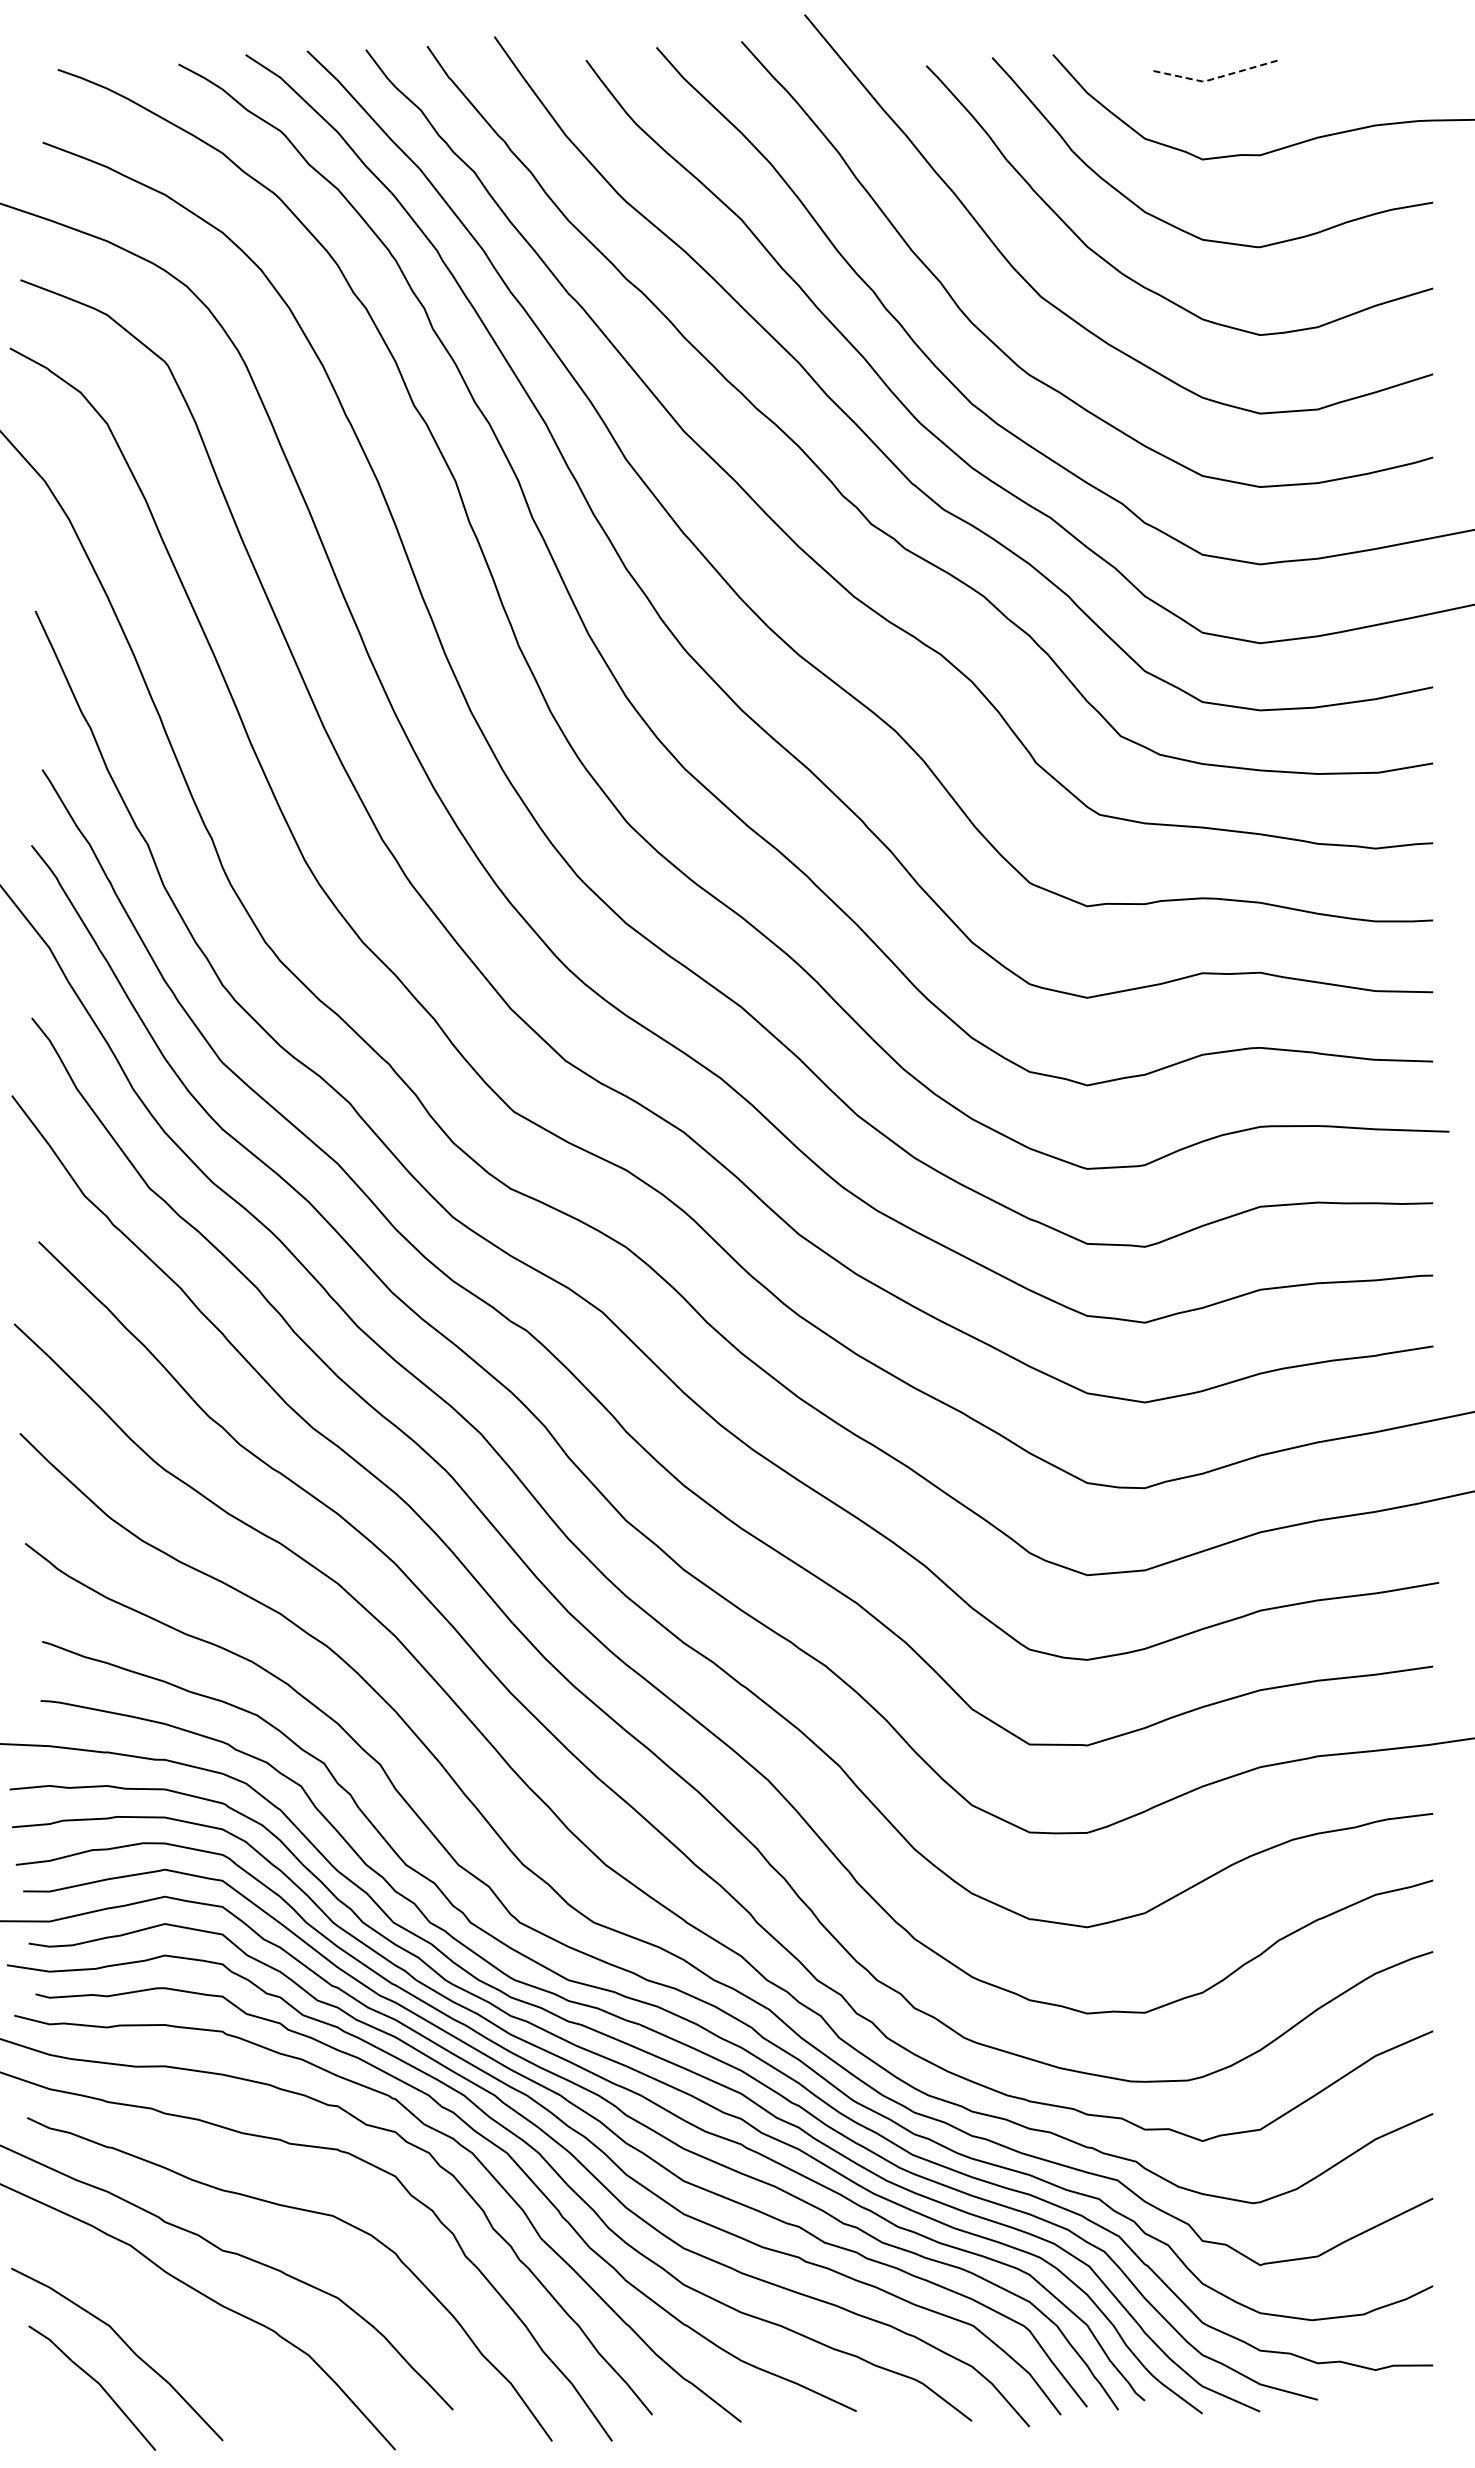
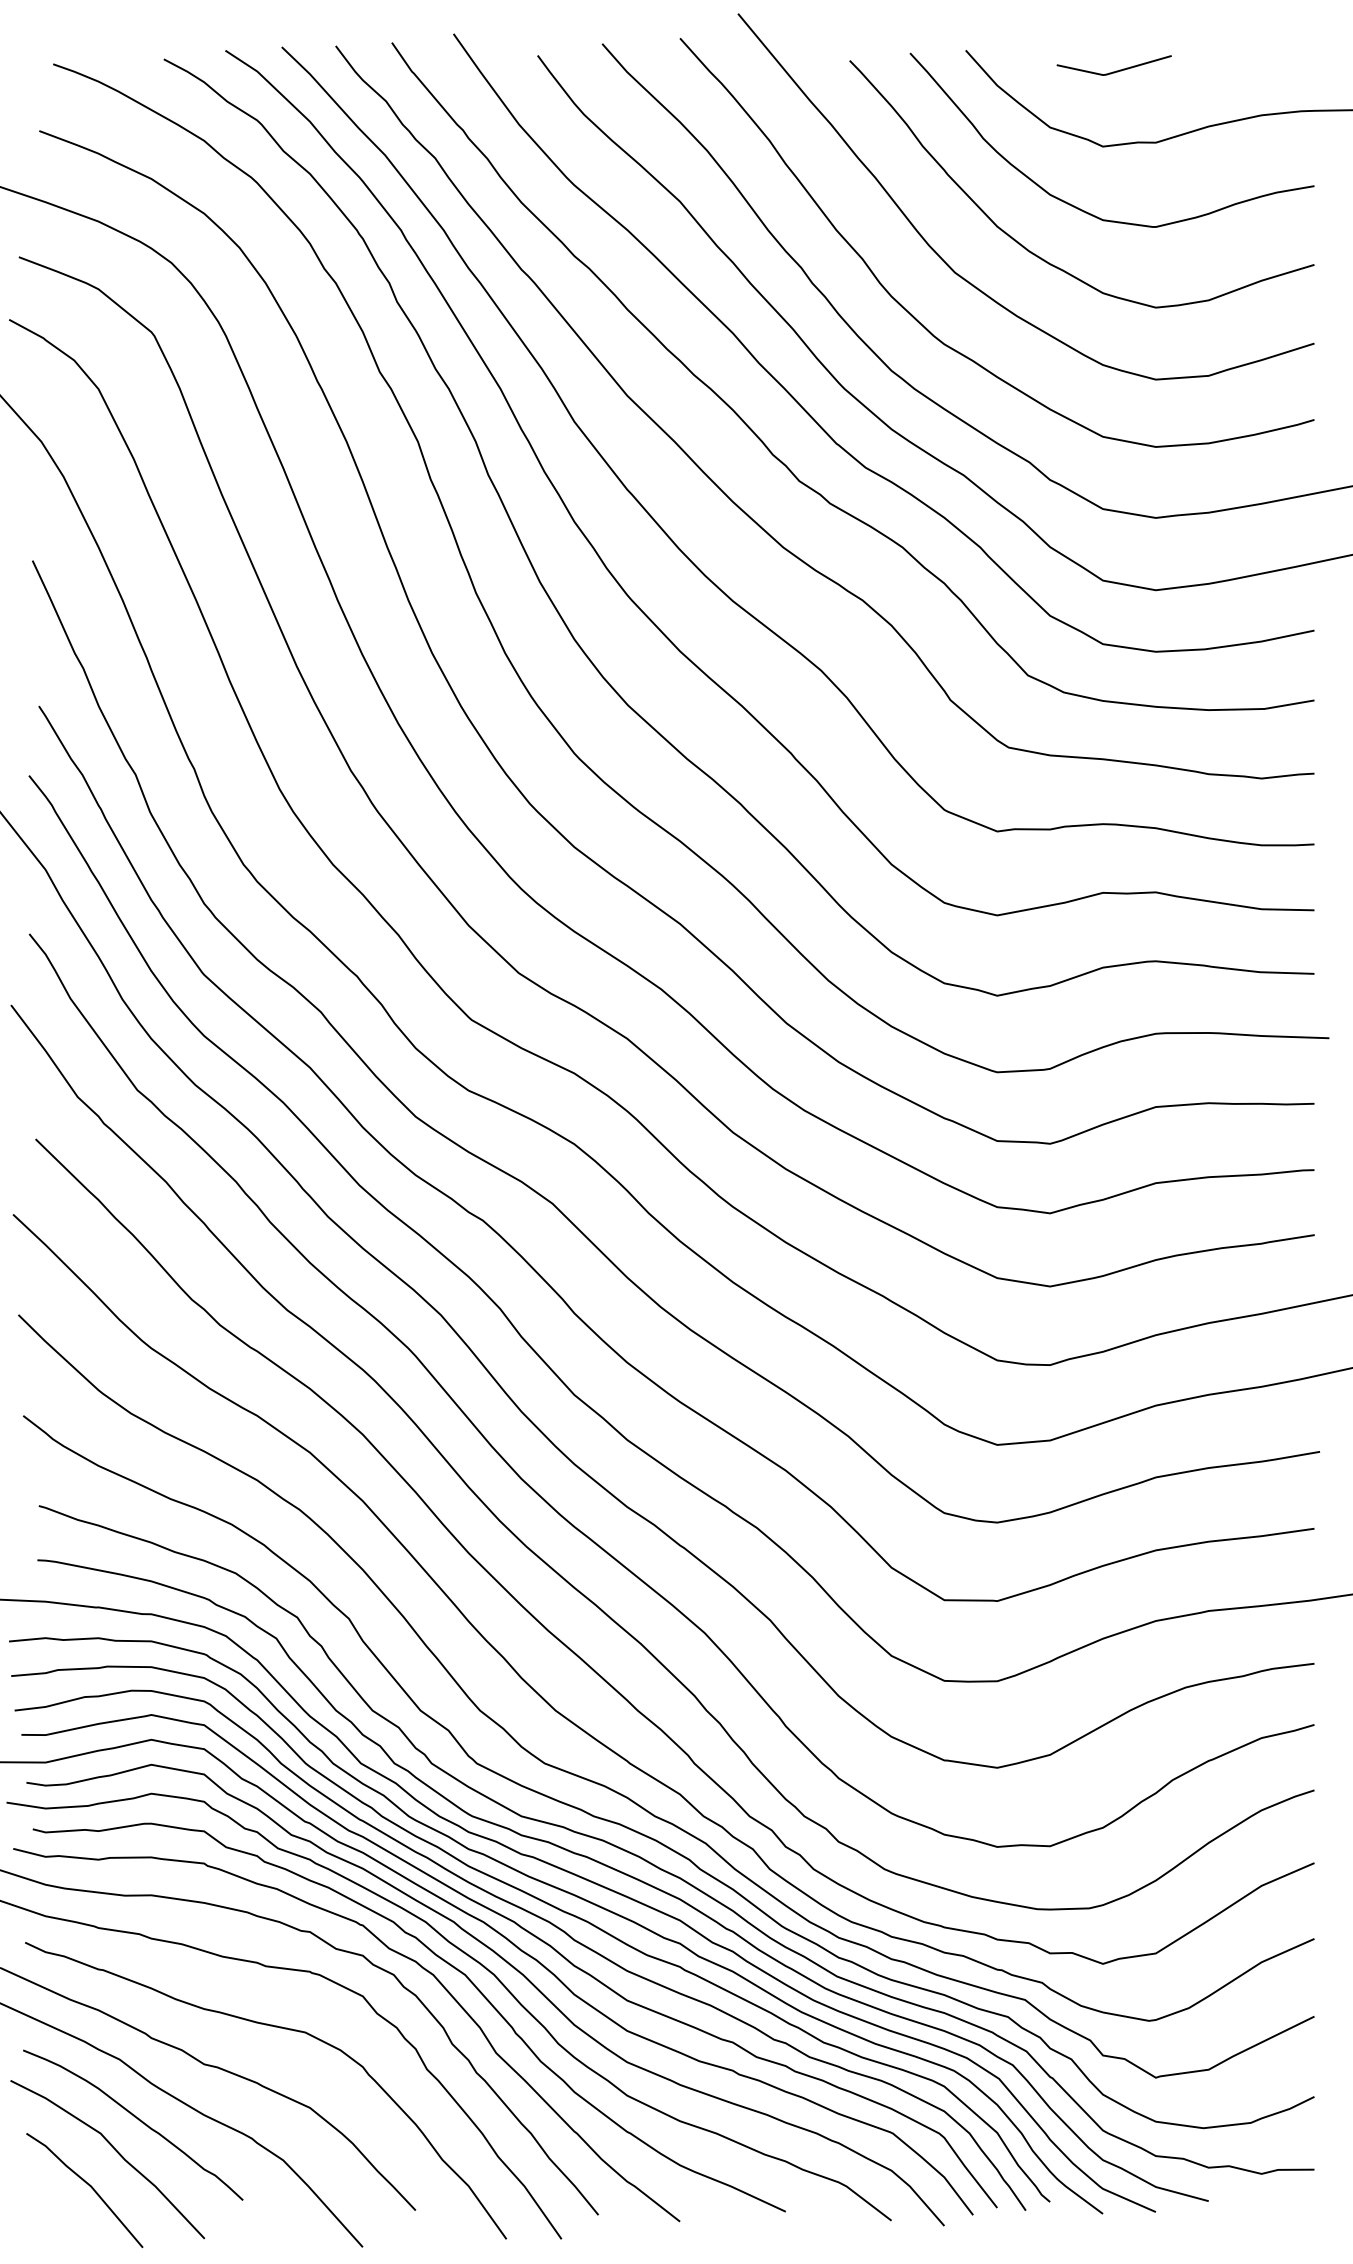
line: (1213, 78) -> (1113, 72), dashed -> solid
curve: (150, 2311) -> (138, 2120), added

